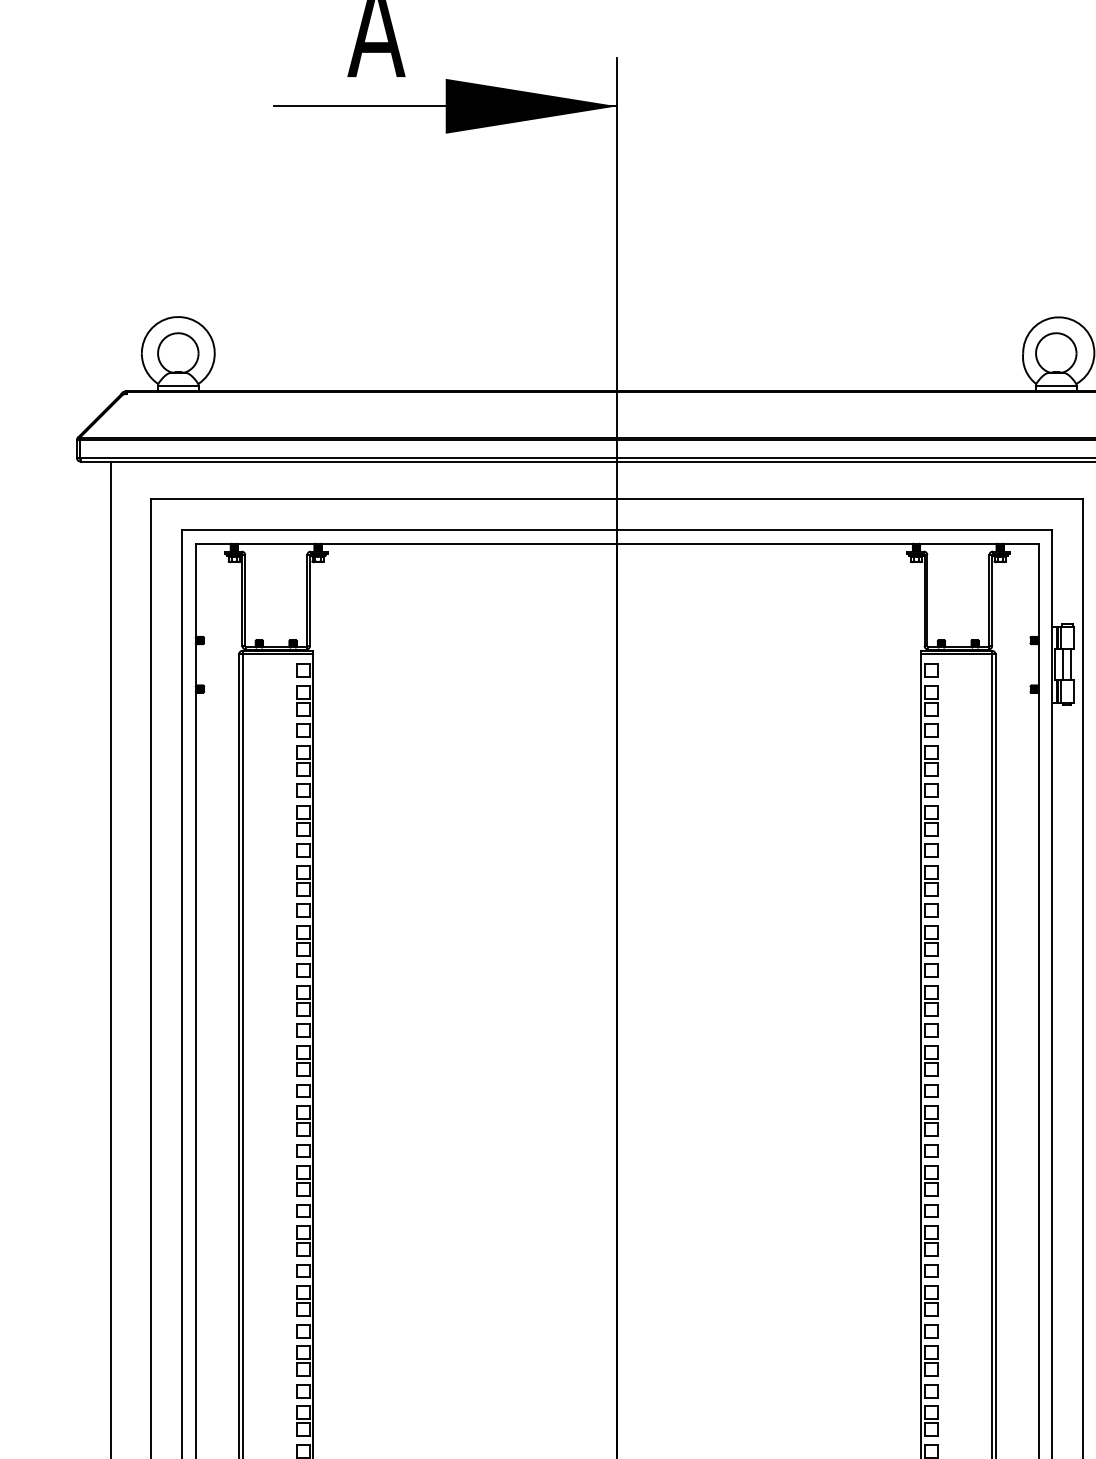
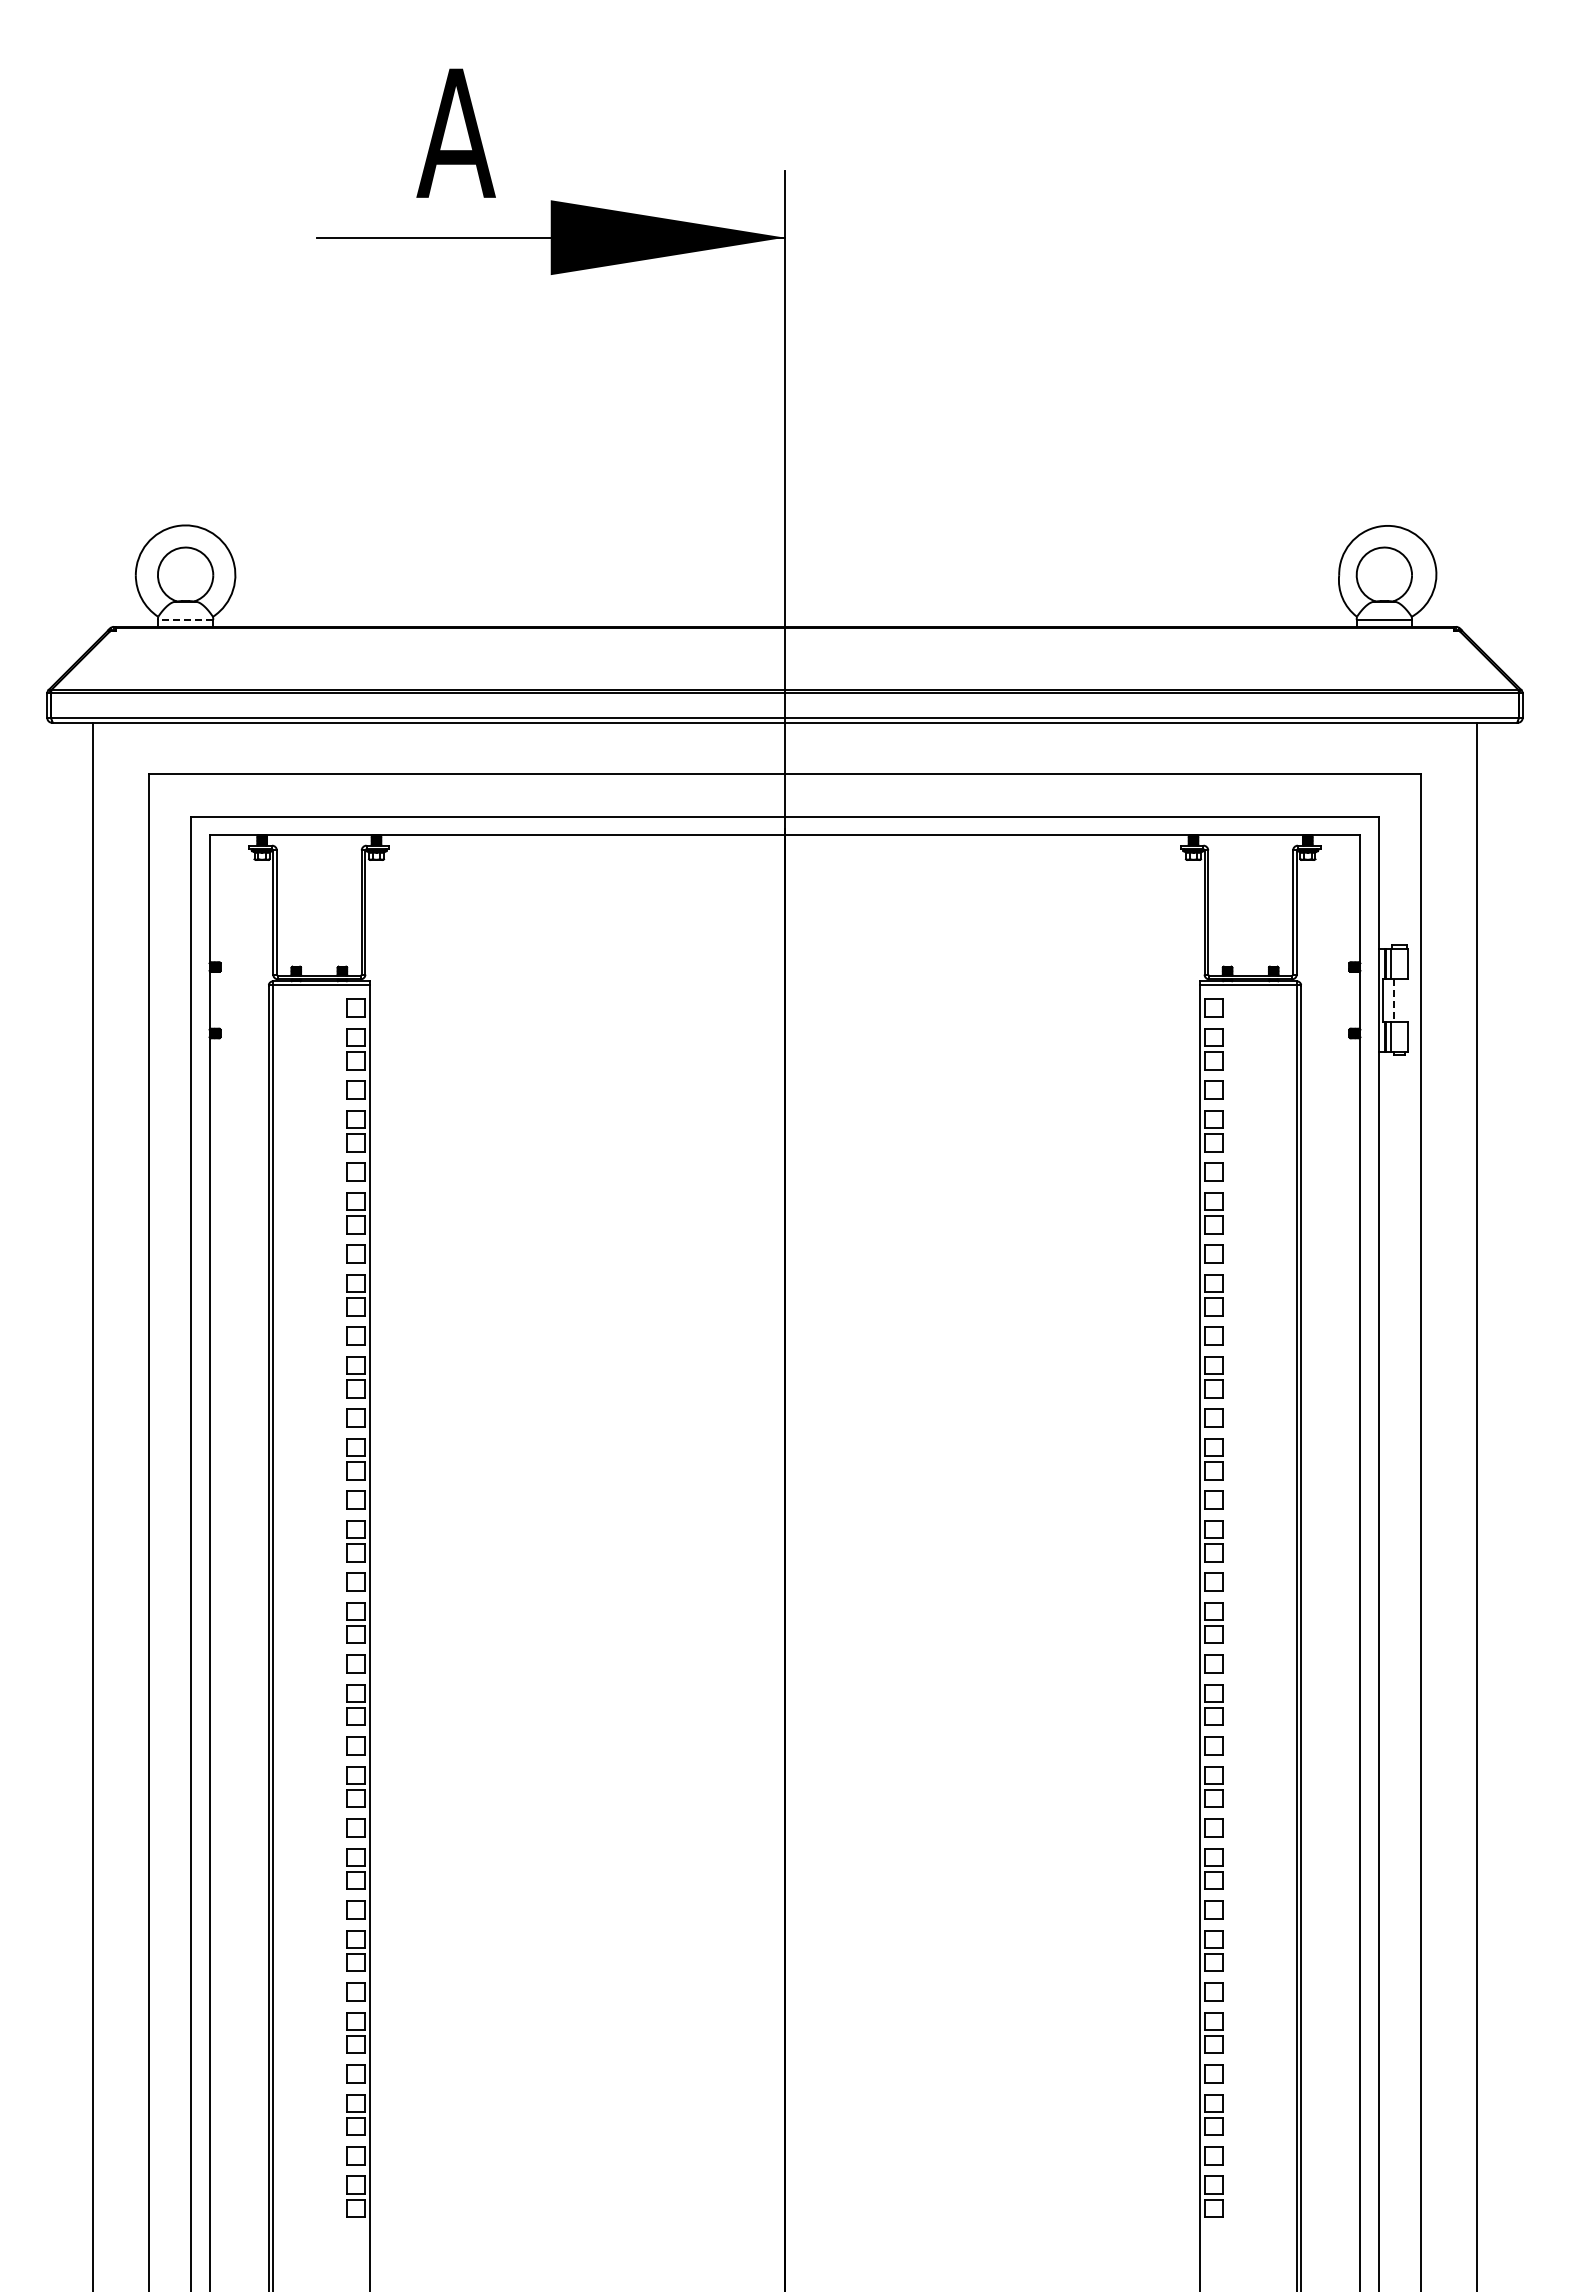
line: (178, 386) -> (185, 620), solid -> dashed
line: (1062, 664) -> (1393, 1000), solid -> dashed
line: (1071, 664) -> (1404, 1000), removed

